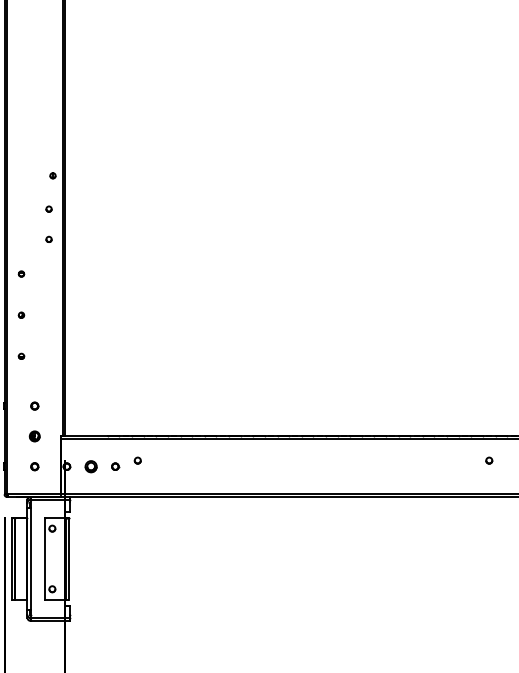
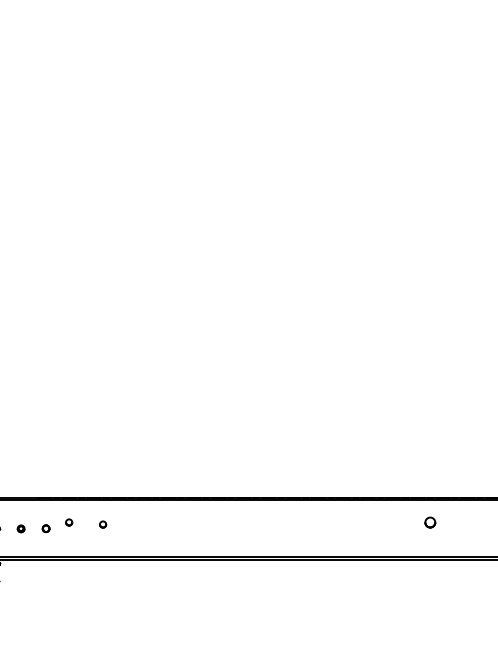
part: (489, 460) -> (430, 522), size x1.6
part: (170, 462) -> (102, 524), added
part: (90, 466) -> (20, 528), size x0.6

